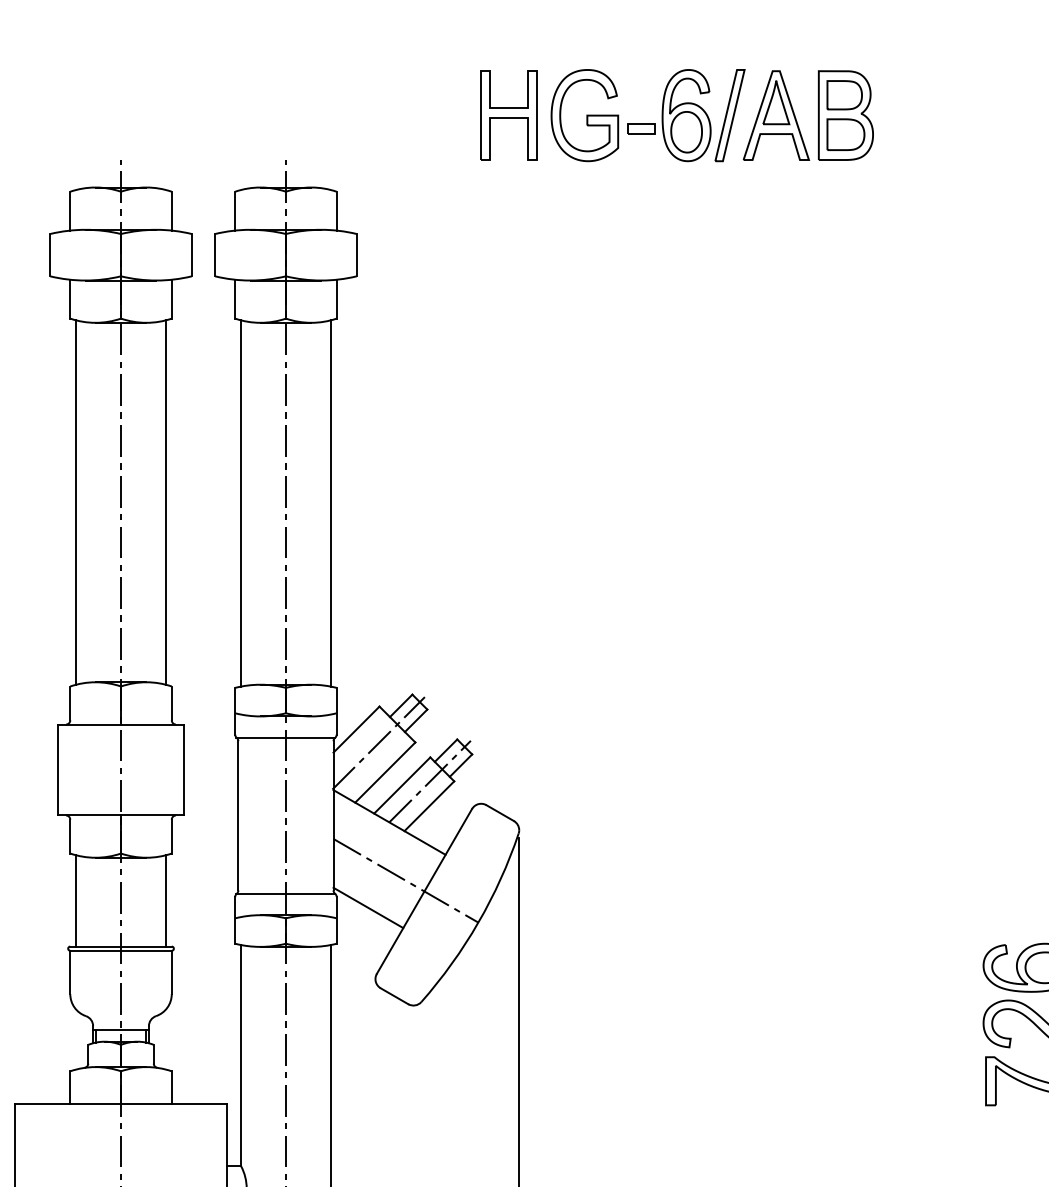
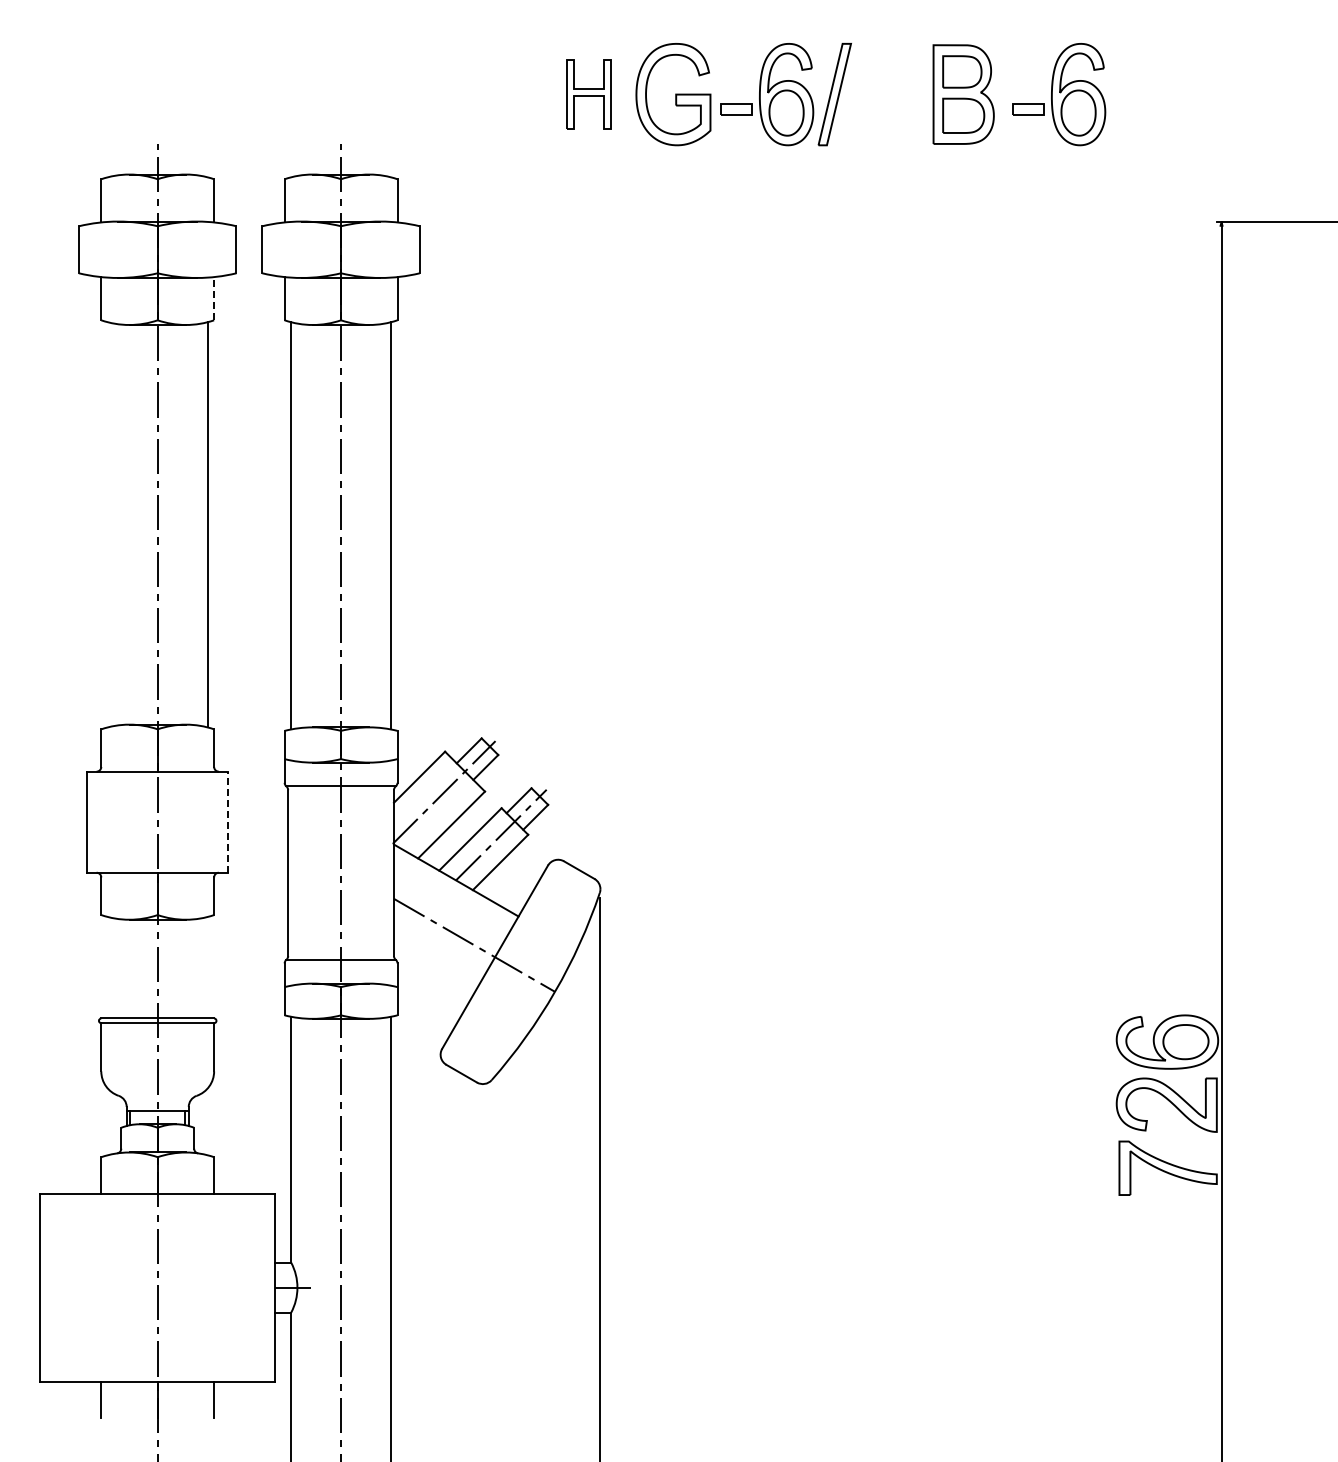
part: (508, 115) -> (588, 94), size x0.7
part: (776, 115) -> (886, 94), removed
part: (932, 115) -> (1059, 94), added
line: (172, 299) -> (214, 298), solid -> dashed
line: (75, 502) -> (107, 524), removed
line: (184, 770) -> (228, 822), solid -> dashed
line: (75, 900) -> (107, 967), removed
line: (165, 900) -> (207, 967), removed
line: (368, 907) -> (432, 975), removed

